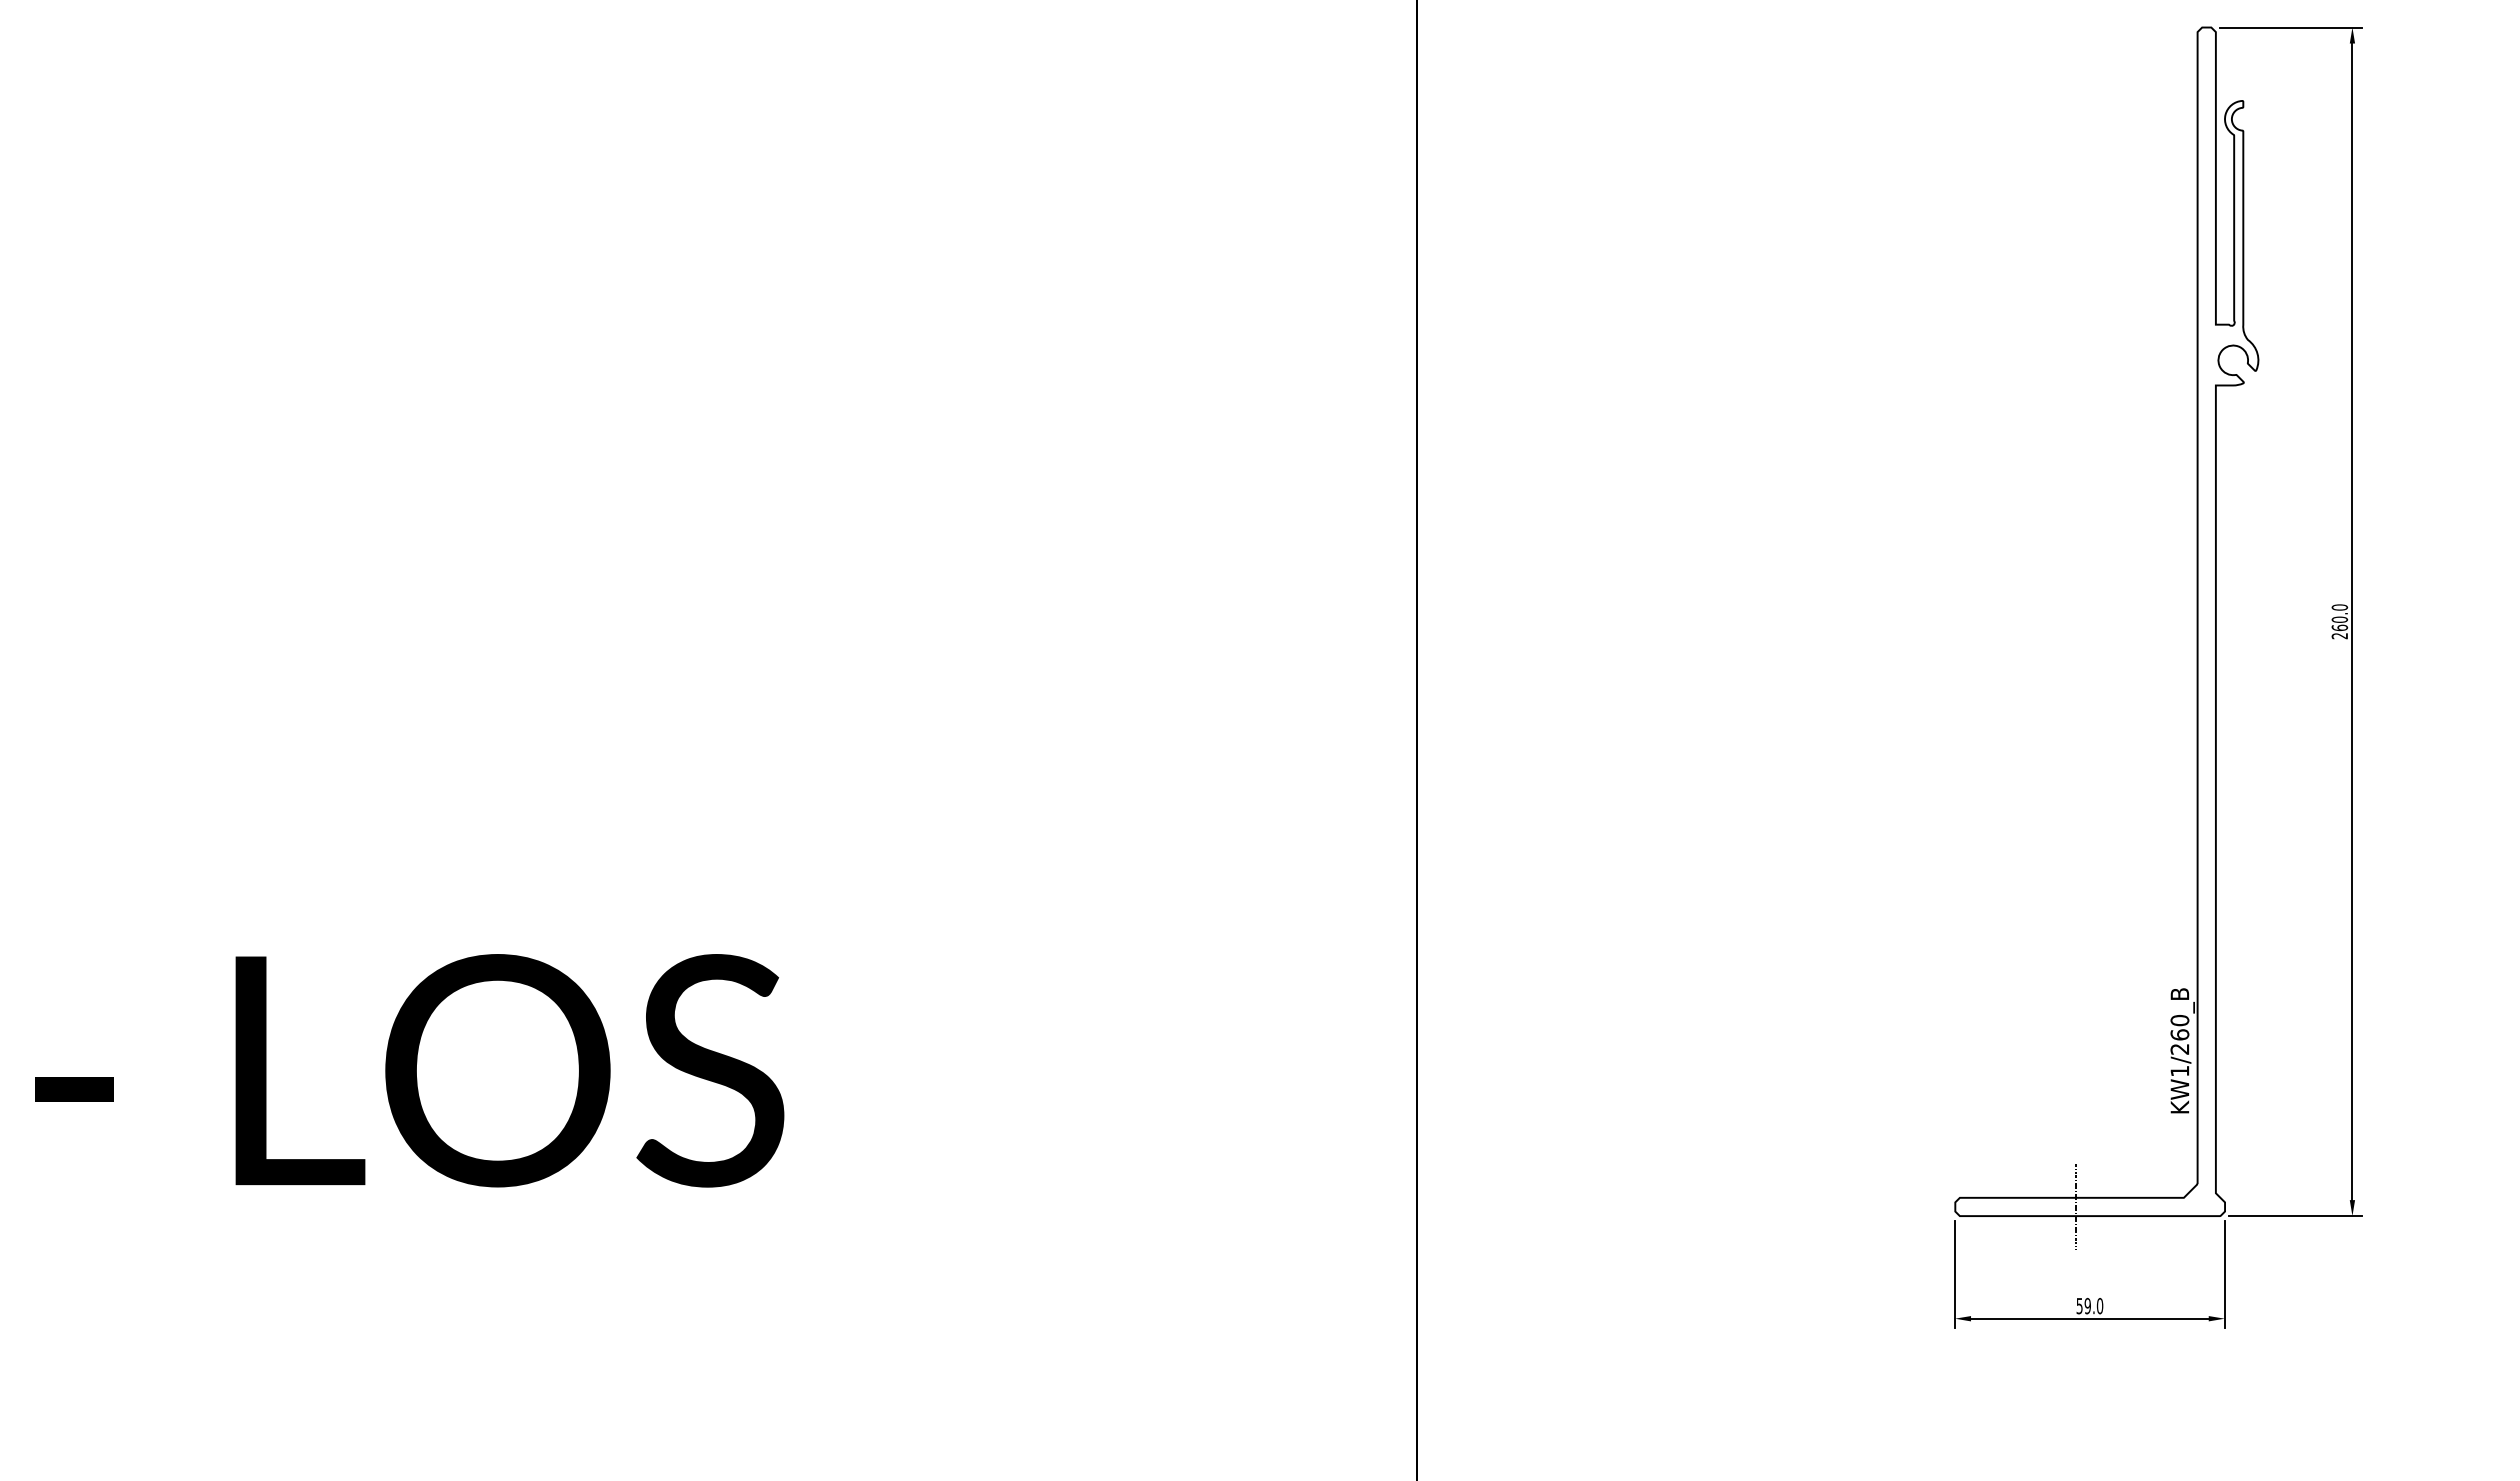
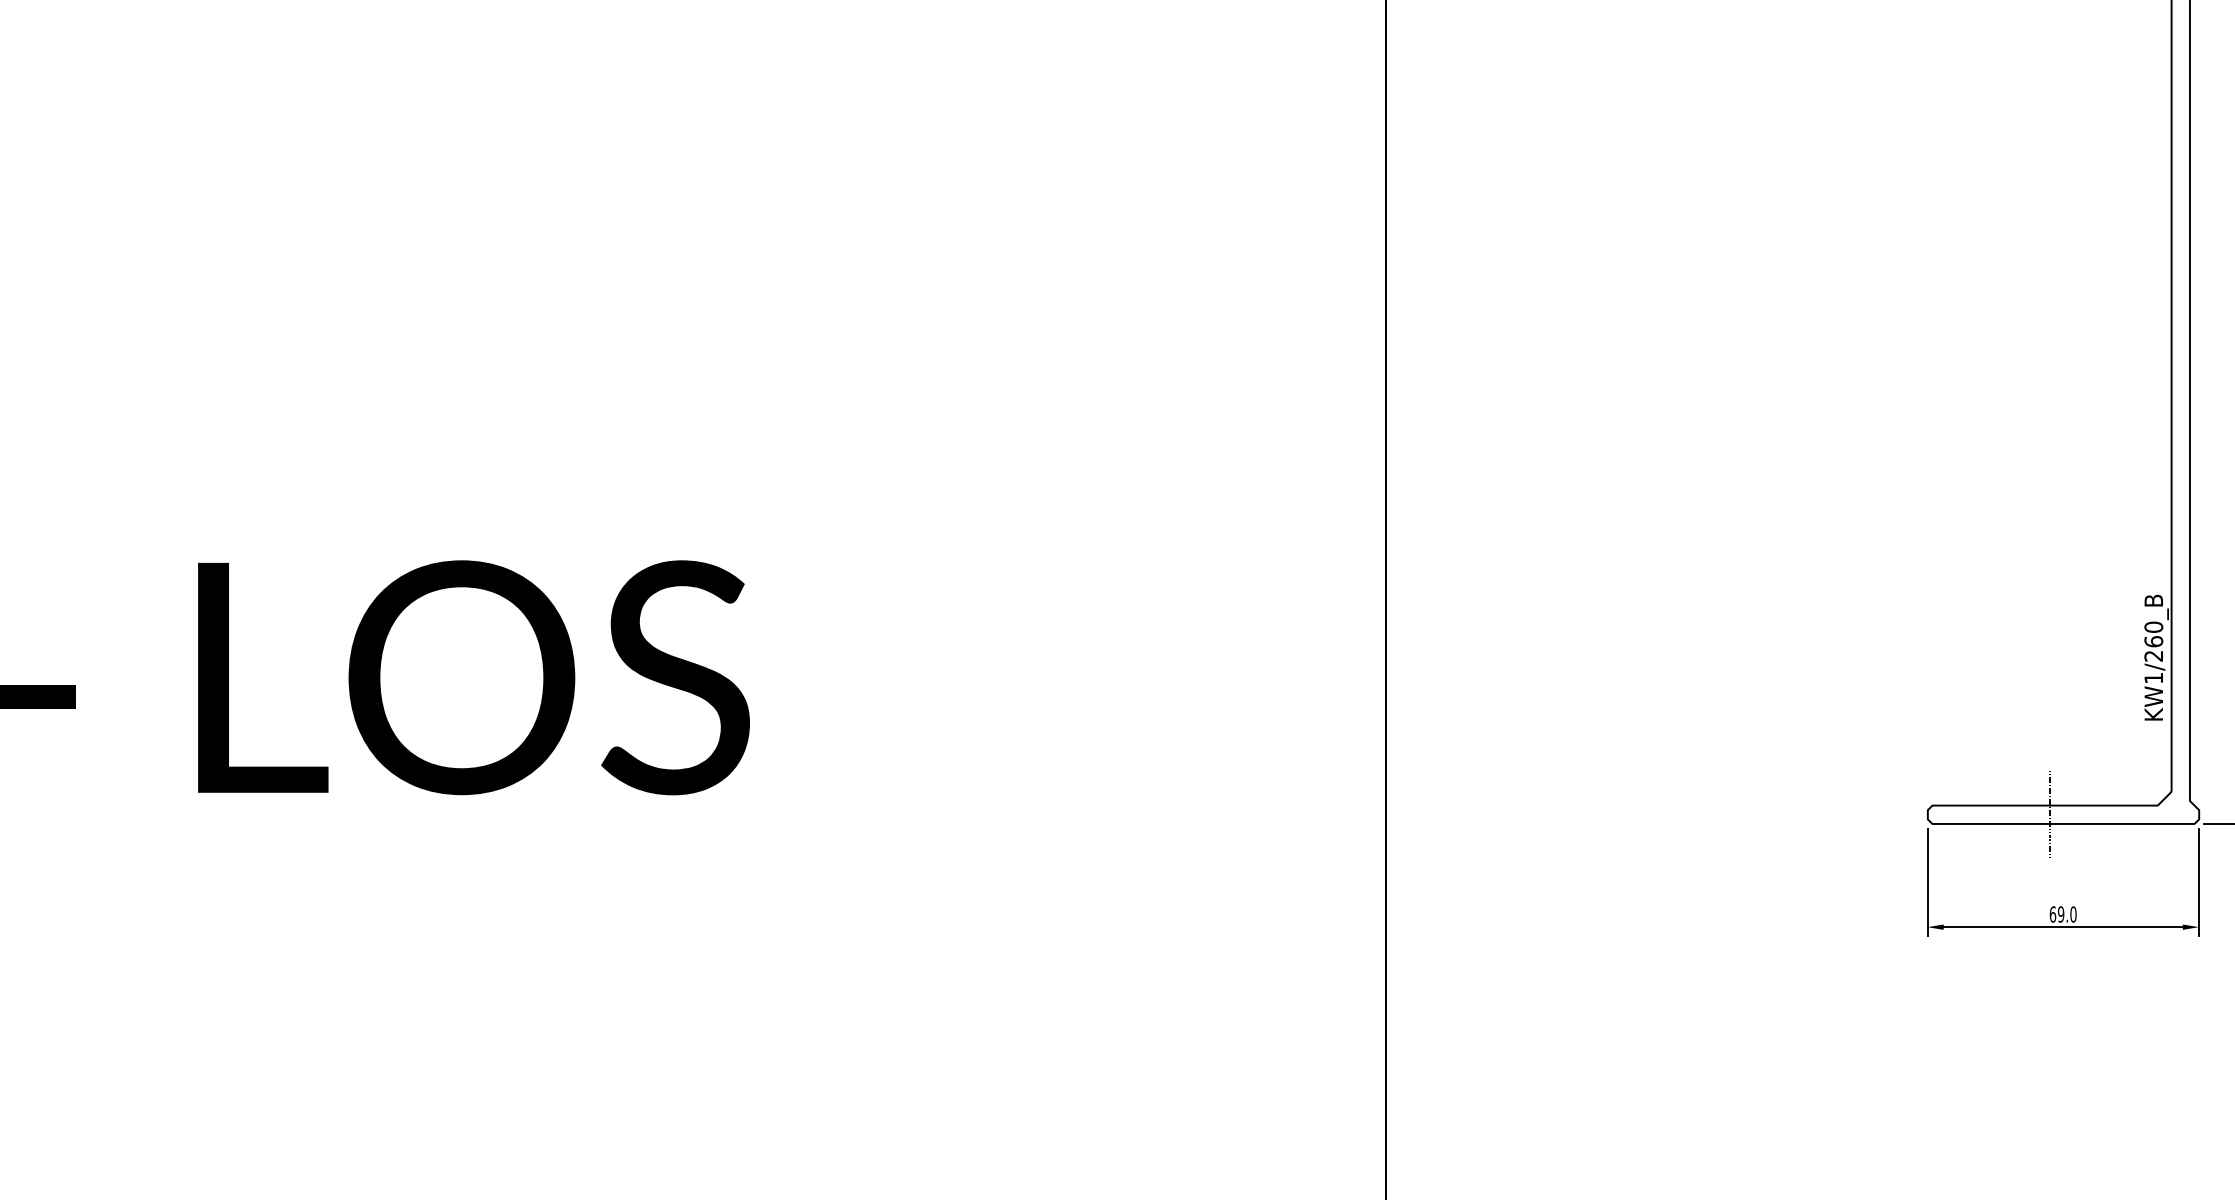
text: (2079, 1305) -> (2052, 913), 59.0 -> 69.0

